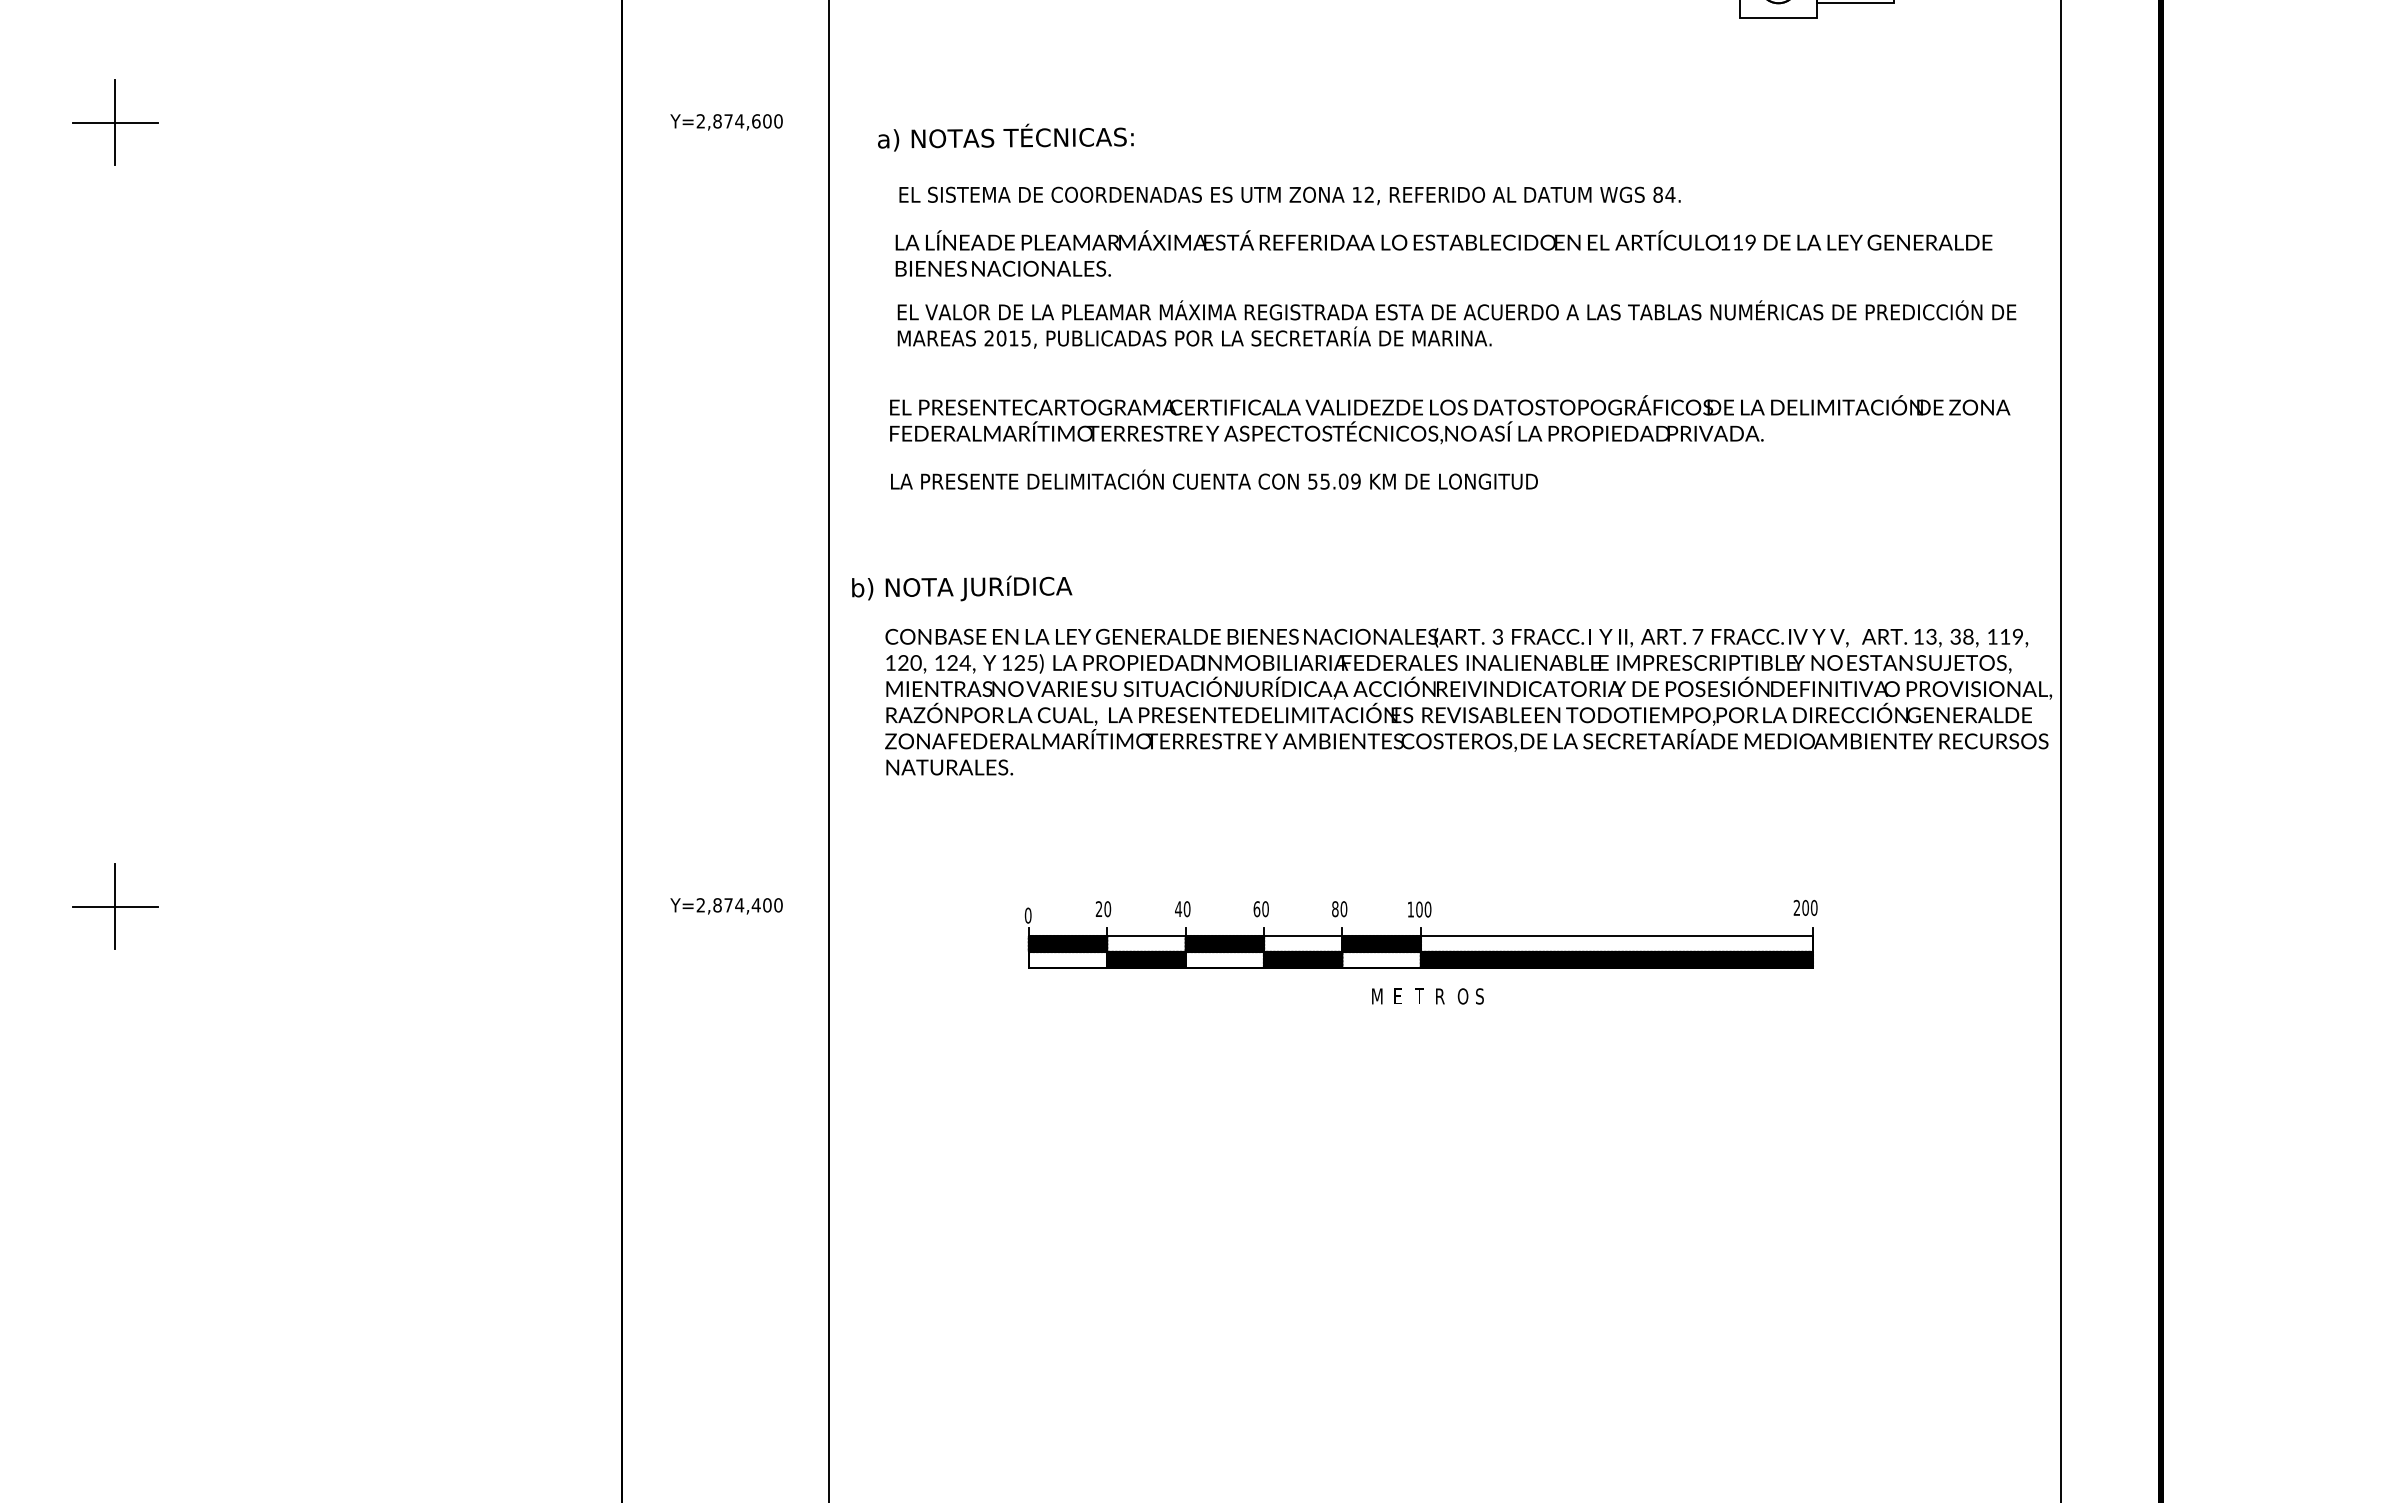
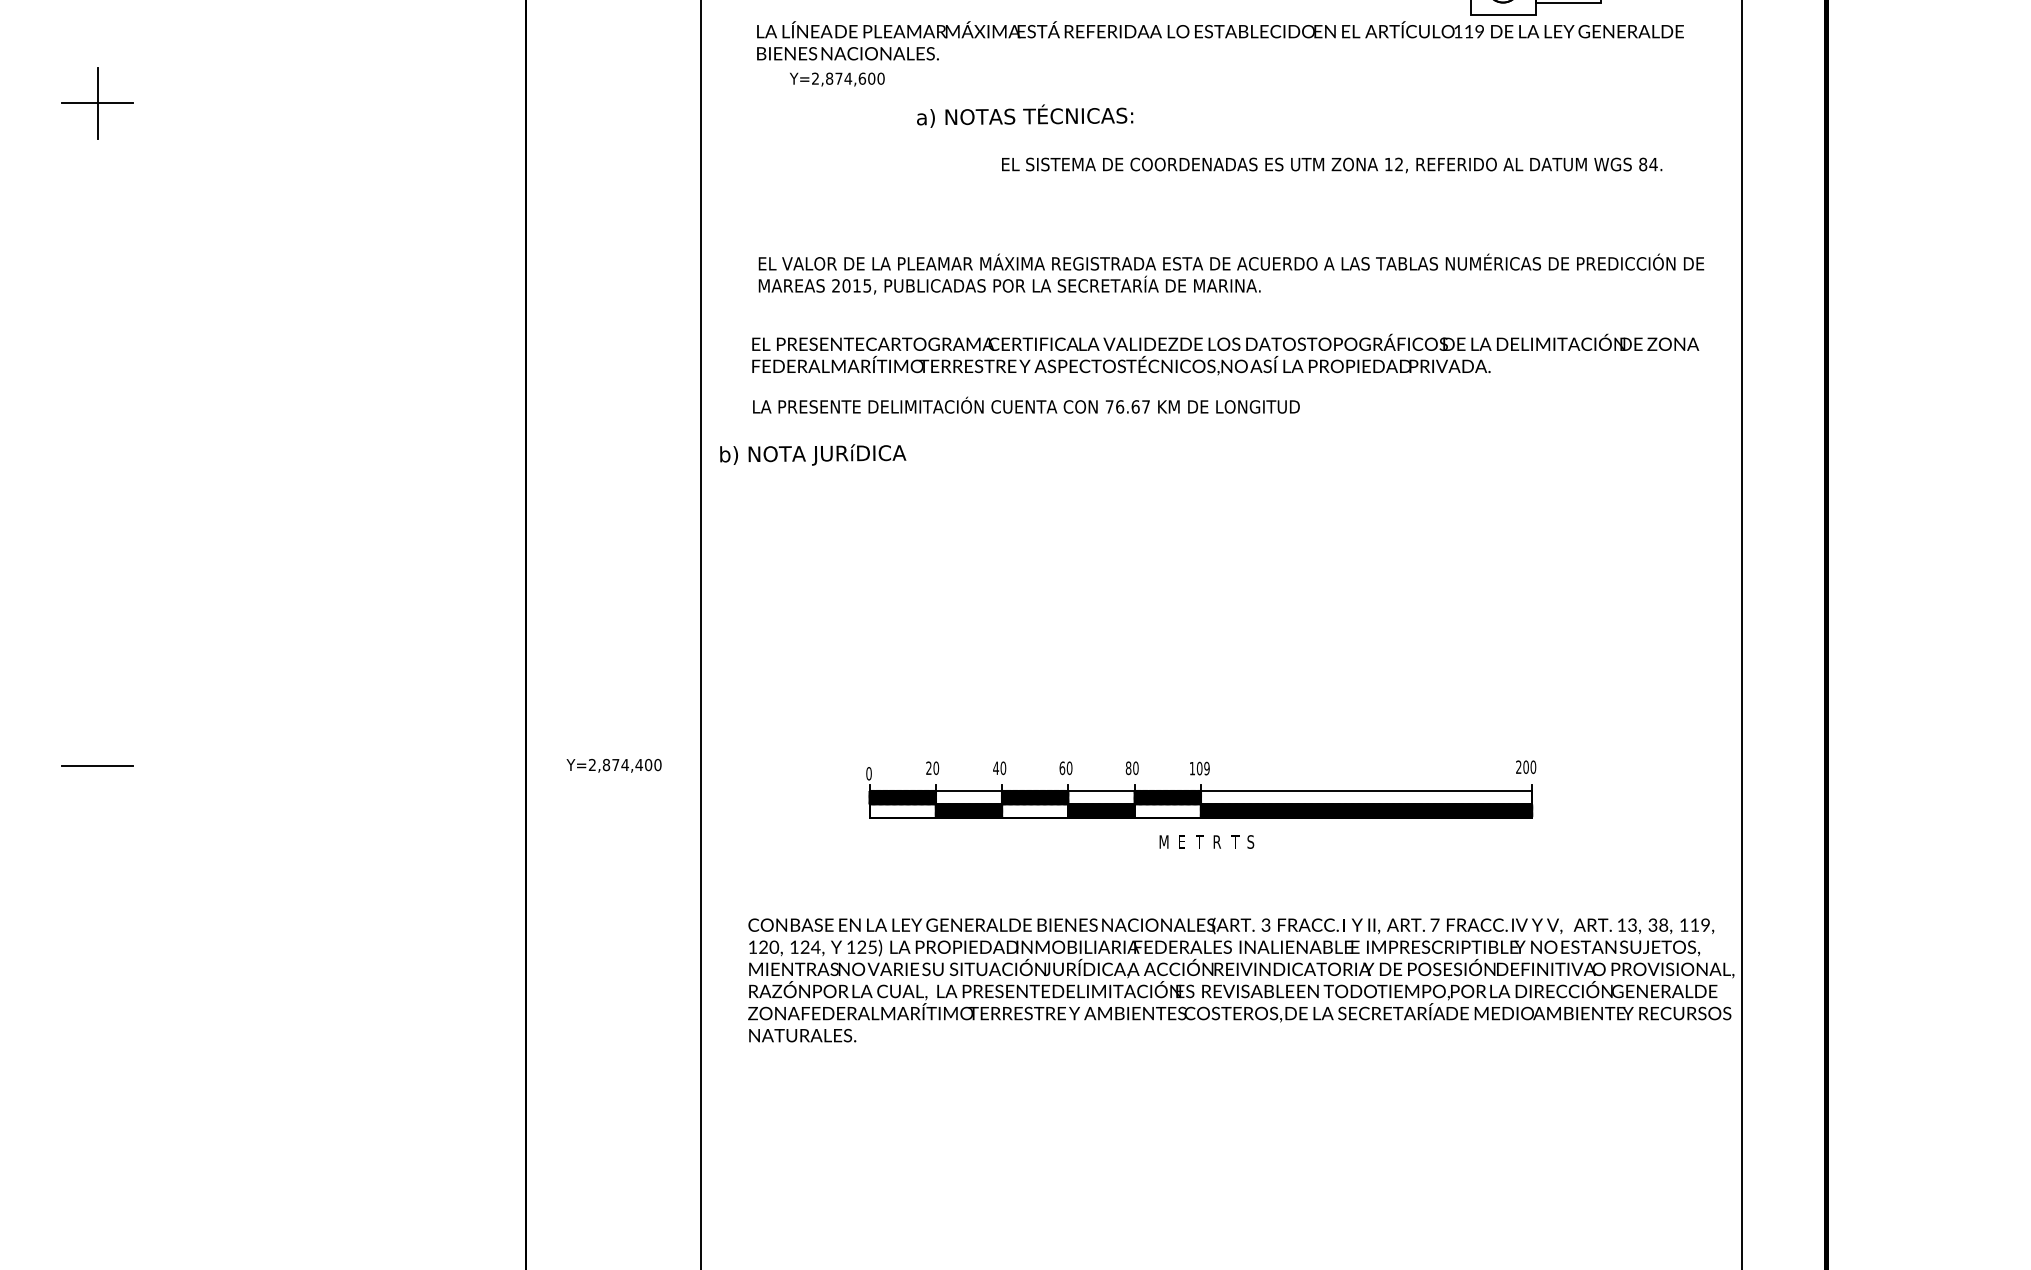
text: (726, 122) -> (837, 79), moved
text: (1005, 137) -> (1024, 116), moved
text: (1289, 195) -> (1331, 165), moved
text: (1443, 253) -> (1220, 40), moved
text: (1334, 481) -> (1127, 406), 55.09 -> 76.67
text: (962, 588) -> (813, 454), moved
text: (1468, 701) -> (1241, 979), moved
line: (115, 906) -> (97, 766), removed
text: (1427, 909) -> (1206, 768), 100 -> 109
text: (1462, 996) -> (1236, 842), O -> T

